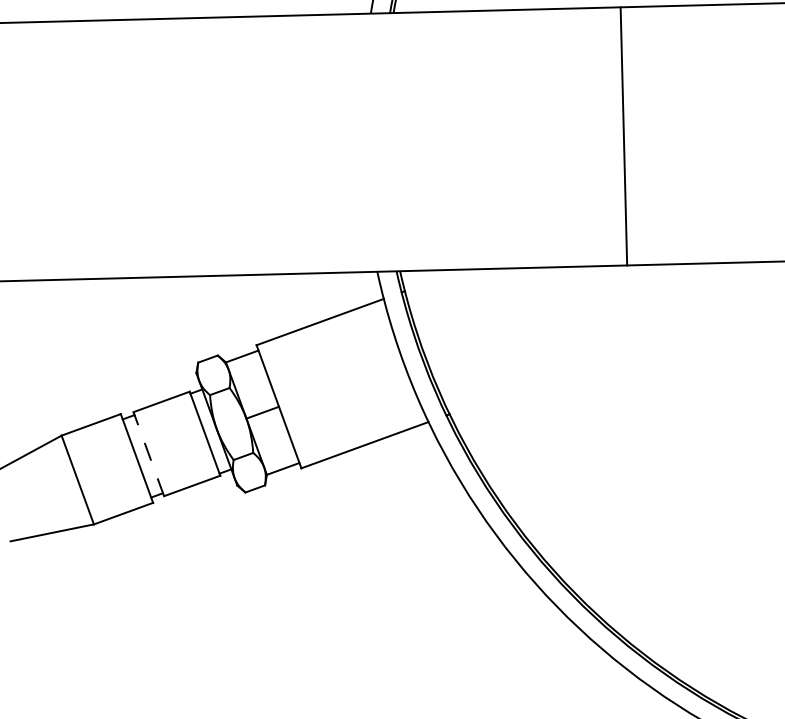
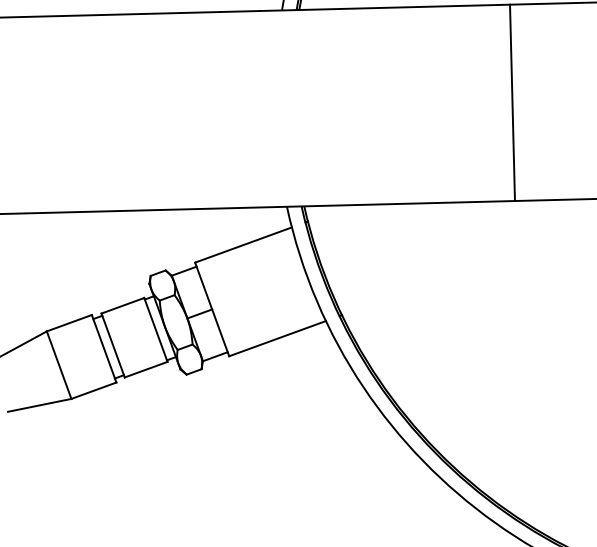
line: (623, 135) -> (512, 102), moved
line: (147, 454) -> (112, 345), dashed -> solid

